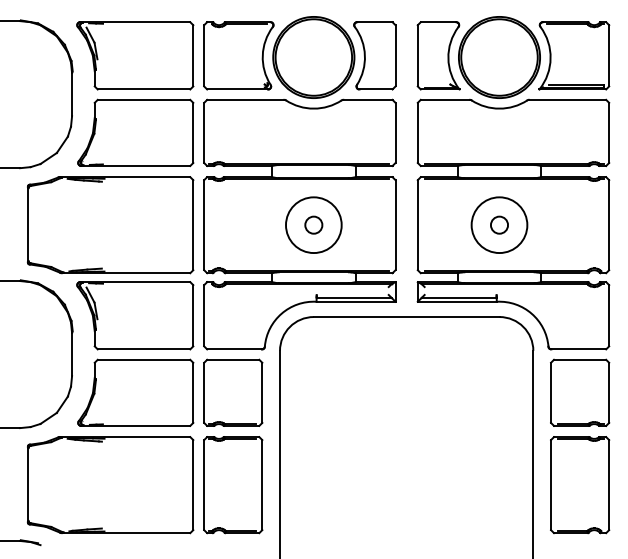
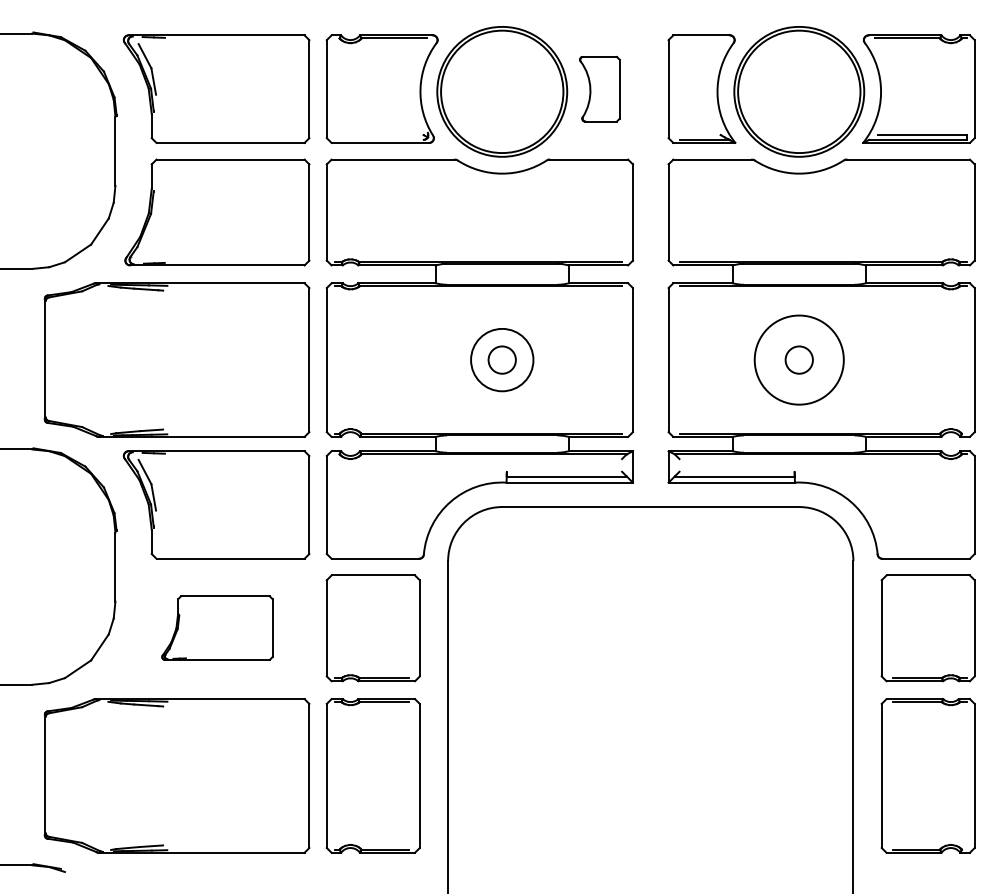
part: (374, 55) -> (599, 88), size x0.6
circle: (313, 225) -> (501, 360), size x0.7
part: (135, 392) -> (216, 627), size x0.6

